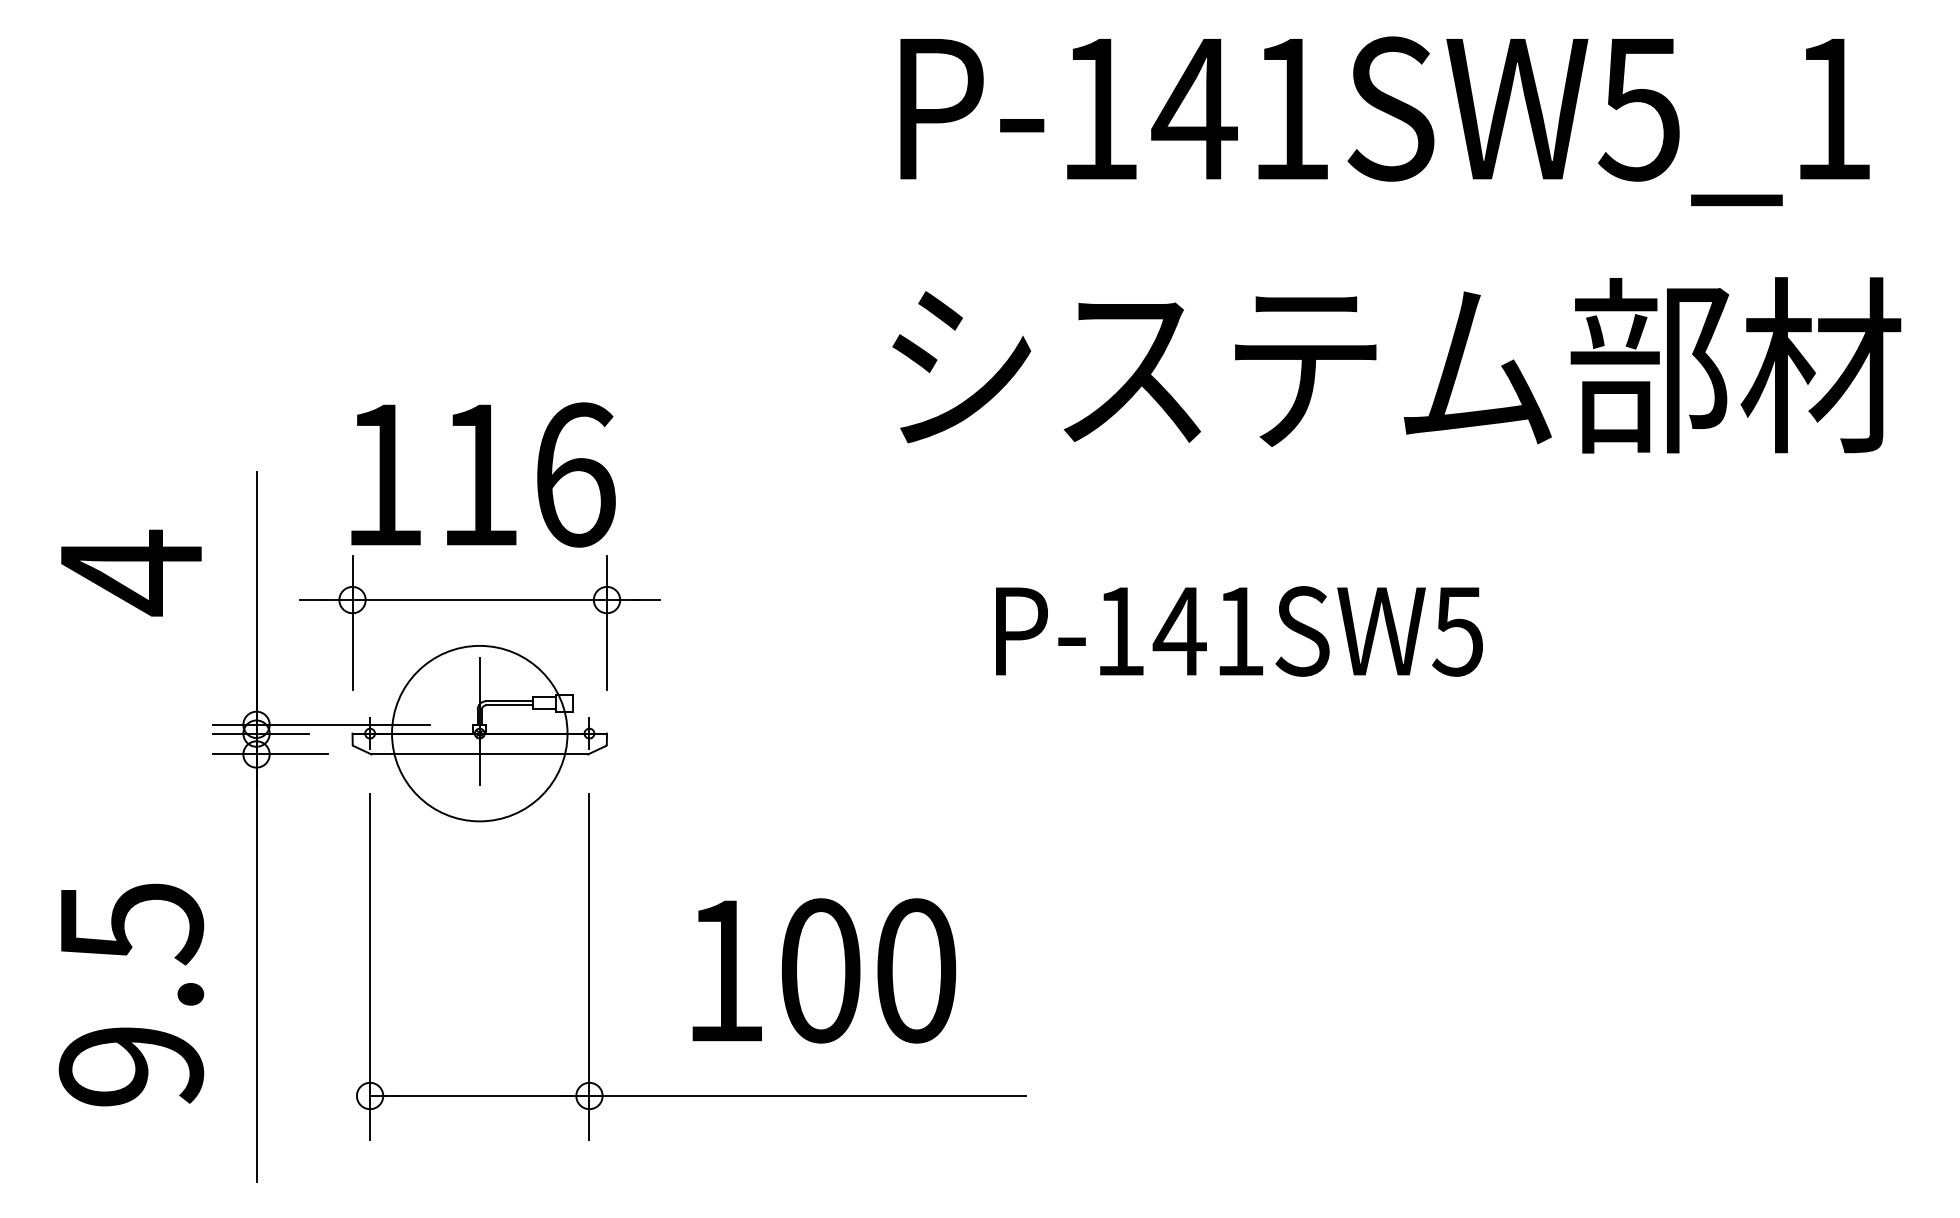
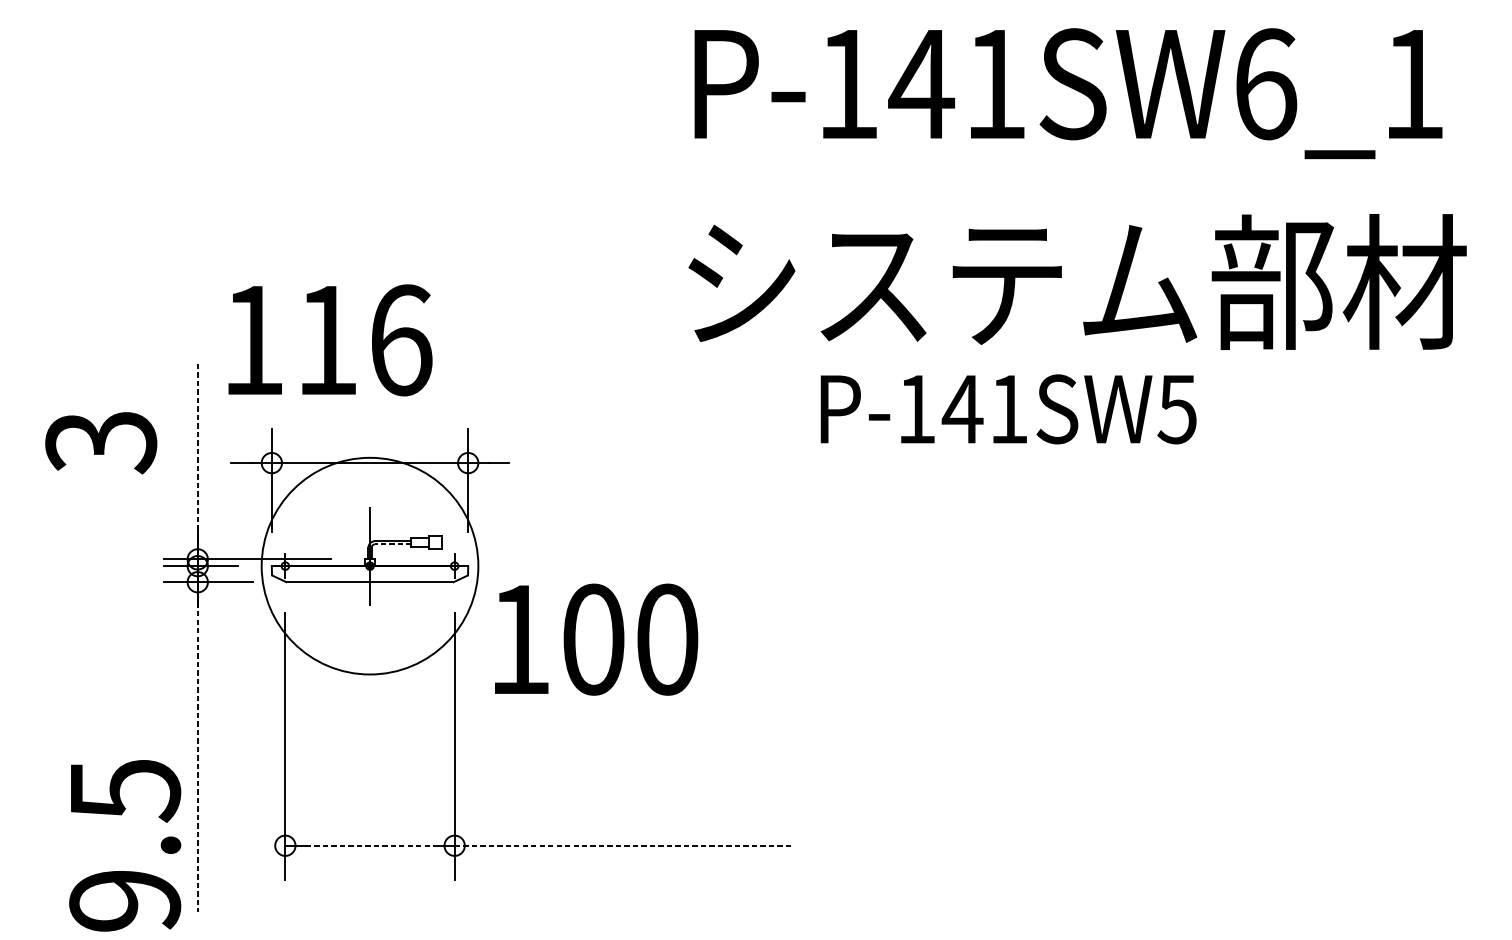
text: (1639, 108) -> (1264, 83), P-141SW5_1 -> P-141SW6_1
text: (483, 474) -> (330, 339), moved
text: (131, 572) -> (101, 441), 4 -> 3
line: (256, 584) -> (197, 451), solid -> dashed
text: (1239, 631) -> (1008, 409), moved
line: (509, 705) -> (392, 544), solid -> dashed
circle: (479, 733) -> (369, 566), size x1.6
text: (824, 970) -> (596, 639), moved
line: (256, 981) -> (197, 757), solid -> dashed
text: (131, 994) -> (125, 845), moved
line: (480, 1096) -> (370, 846), solid -> dashed
line: (808, 1096) -> (623, 846), solid -> dashed

